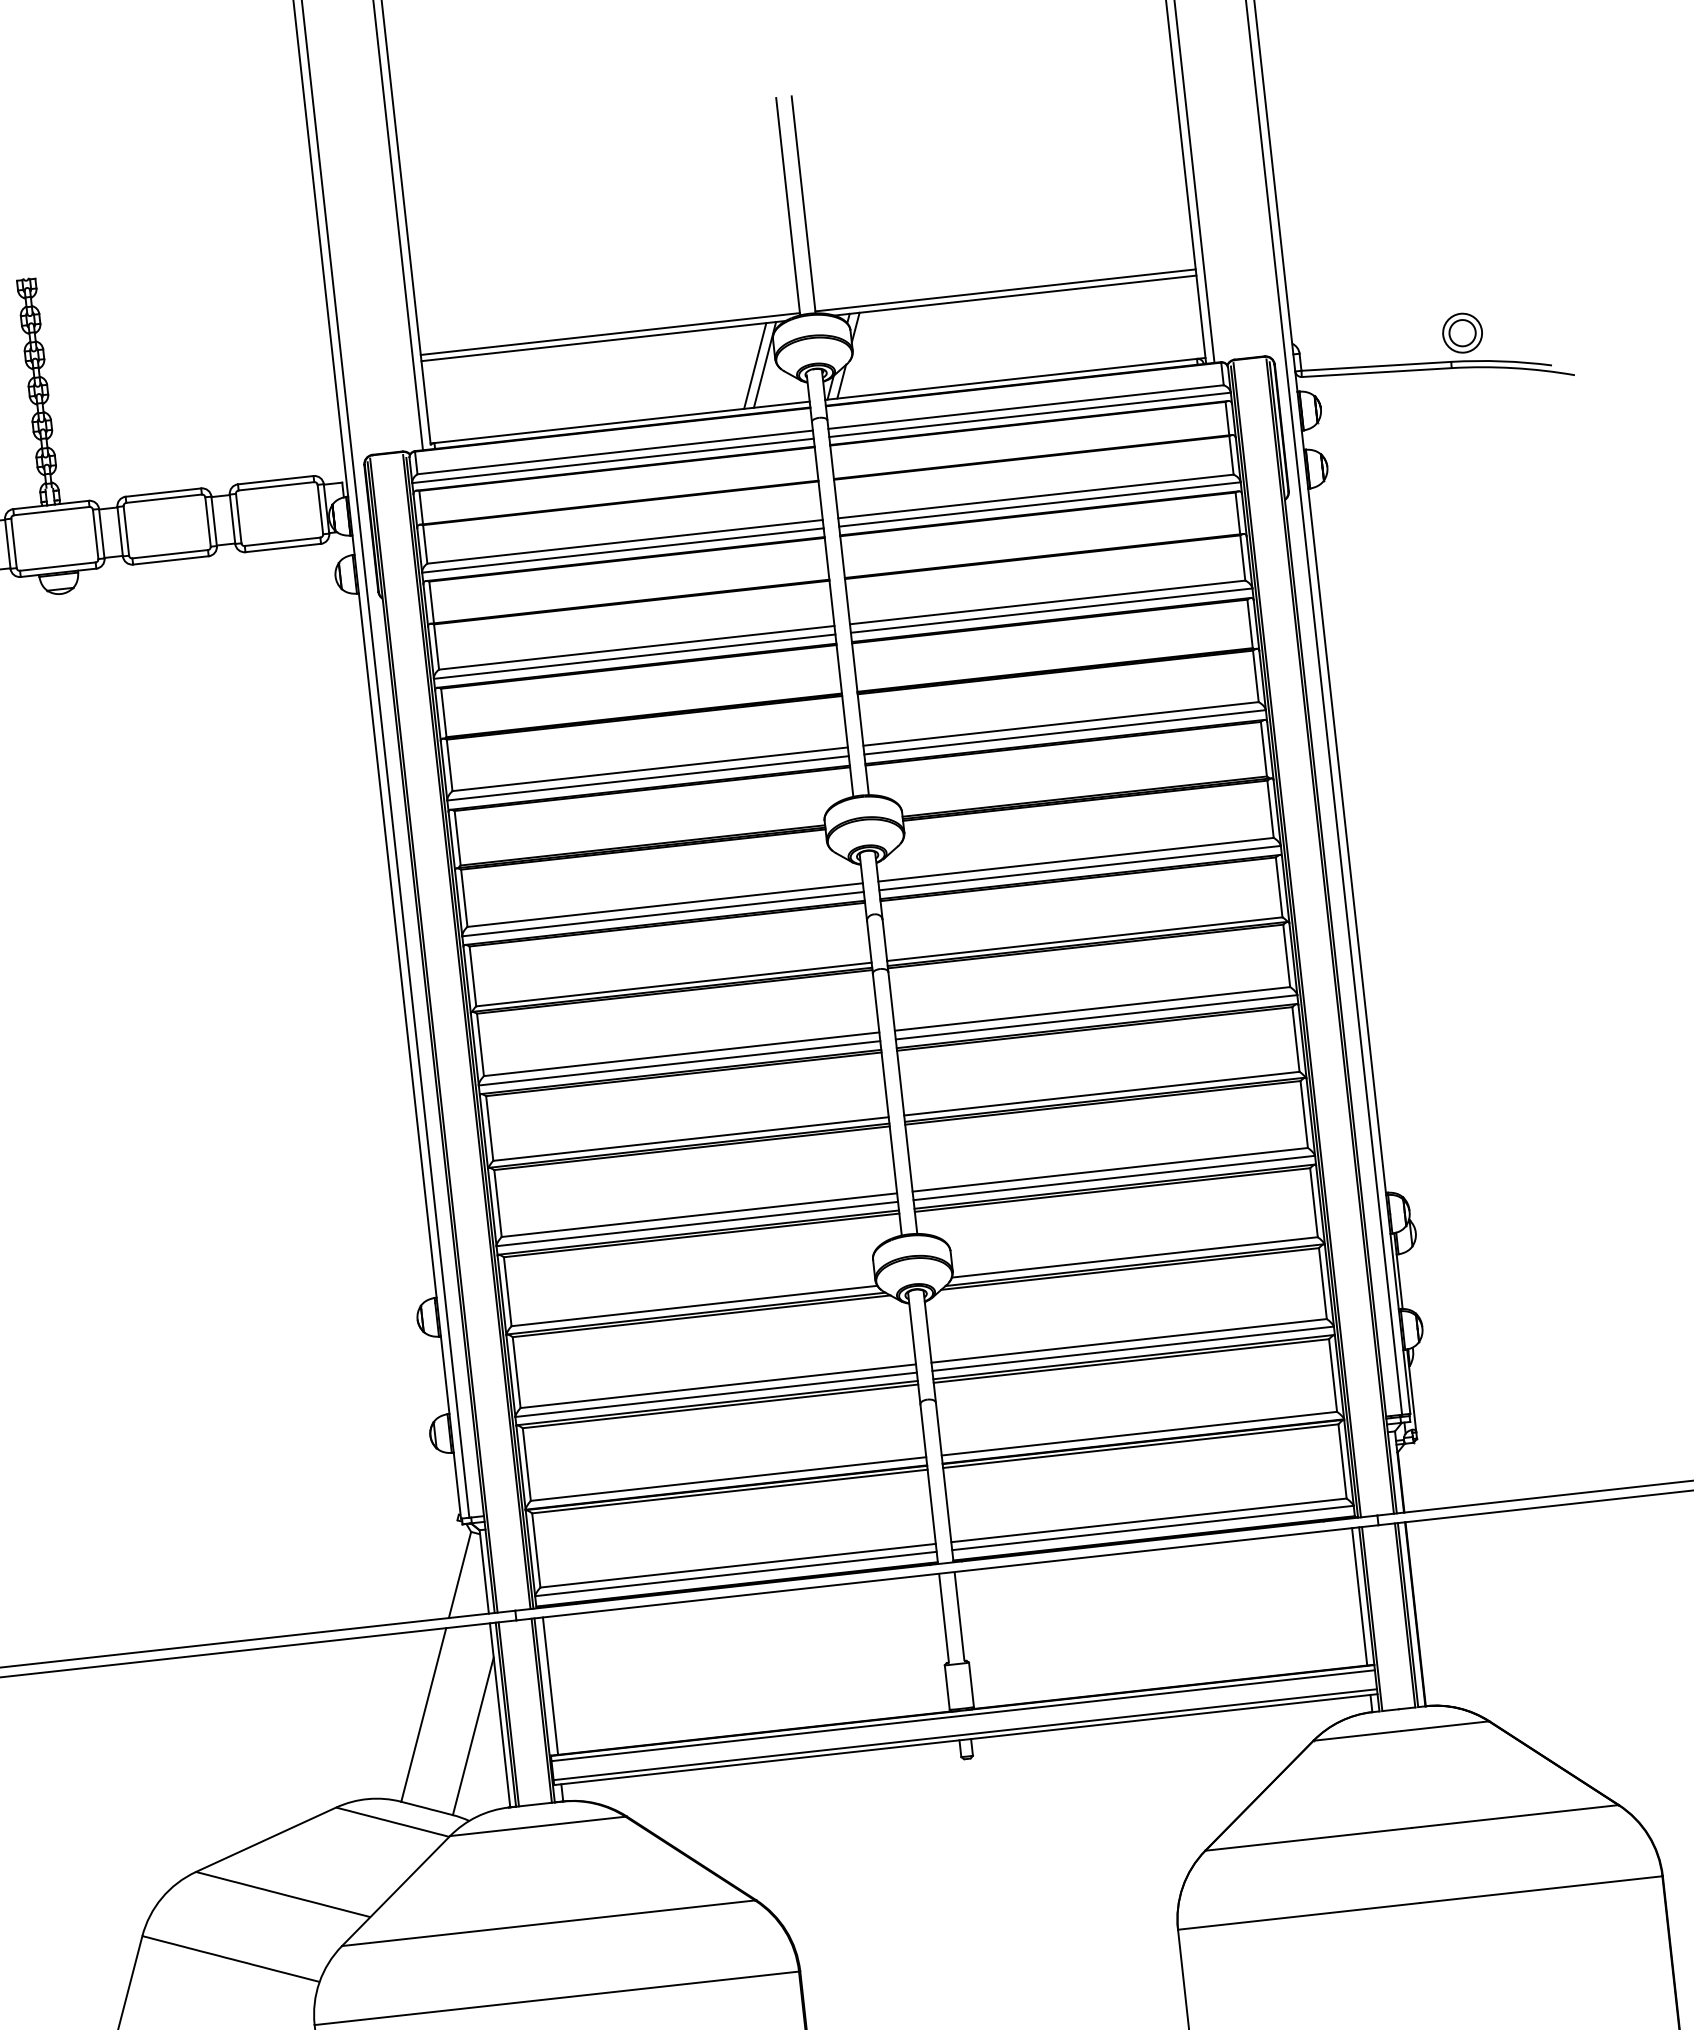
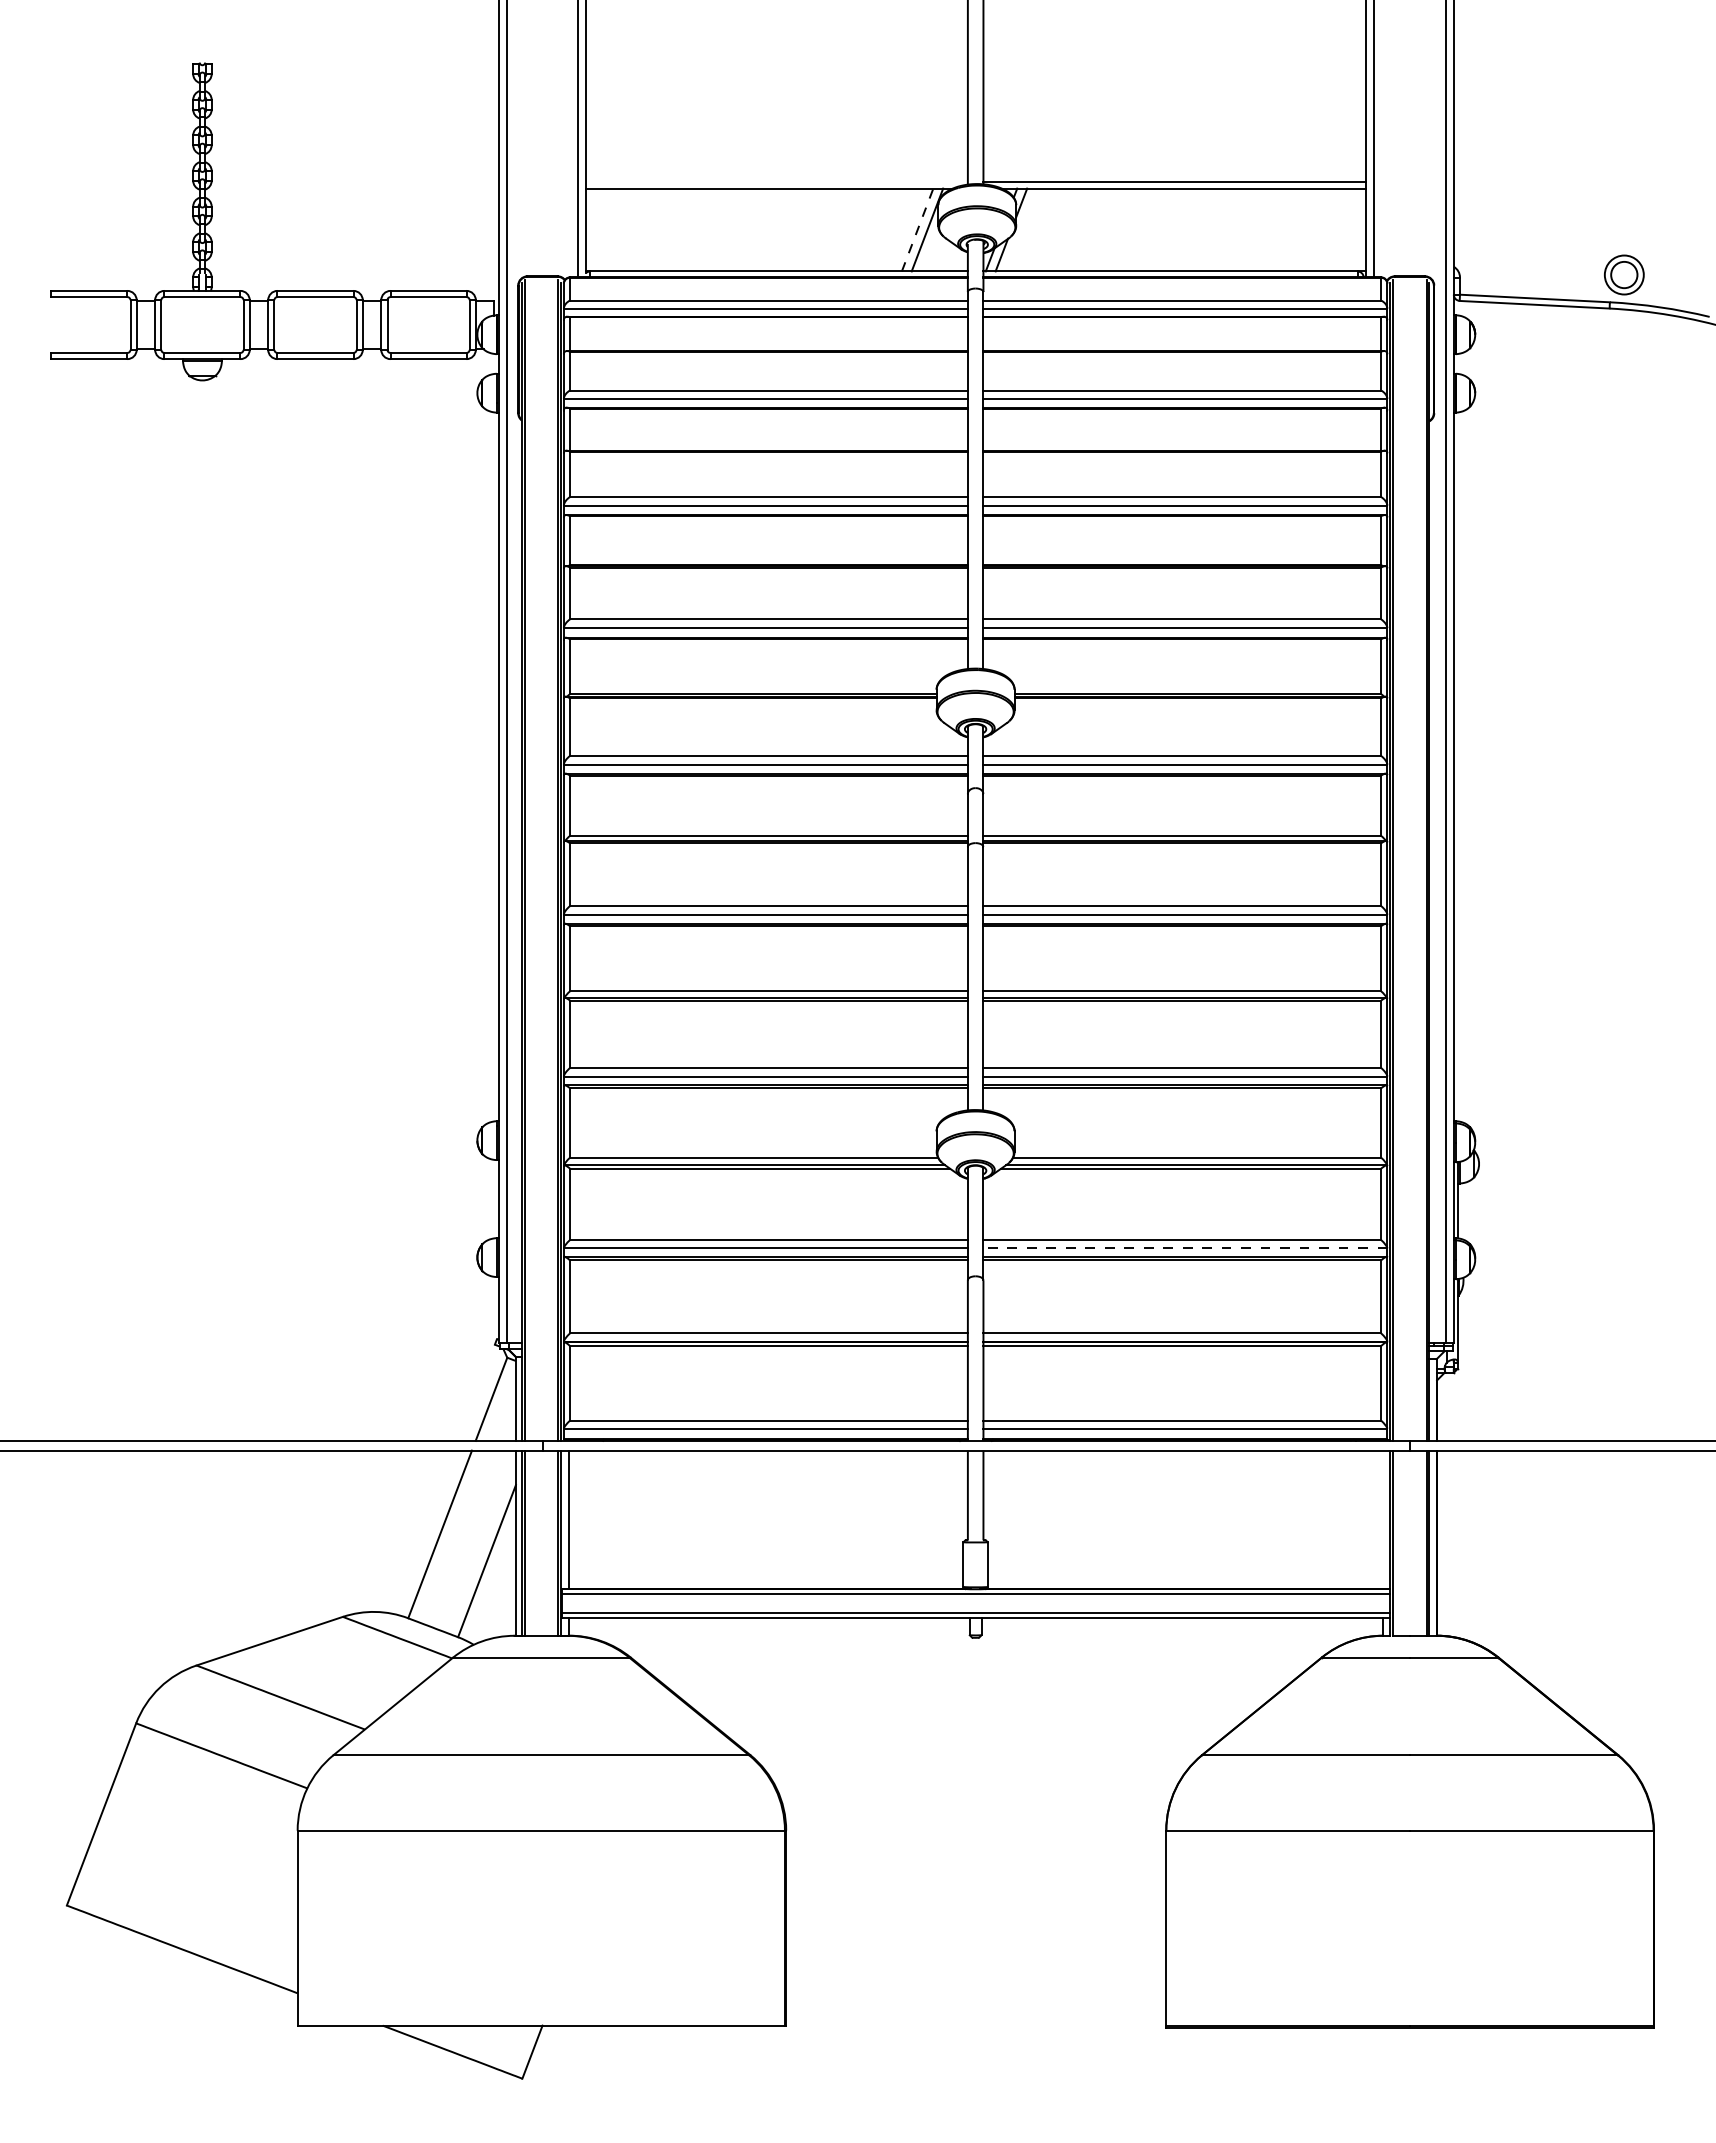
line: (609, 334) -> (776, 182), removed
line: (755, 365) -> (917, 229), solid -> dashed
line: (1133, 1348) -> (1185, 1248), solid -> dashed
line: (1359, 1596) -> (1383, 1519), removed

